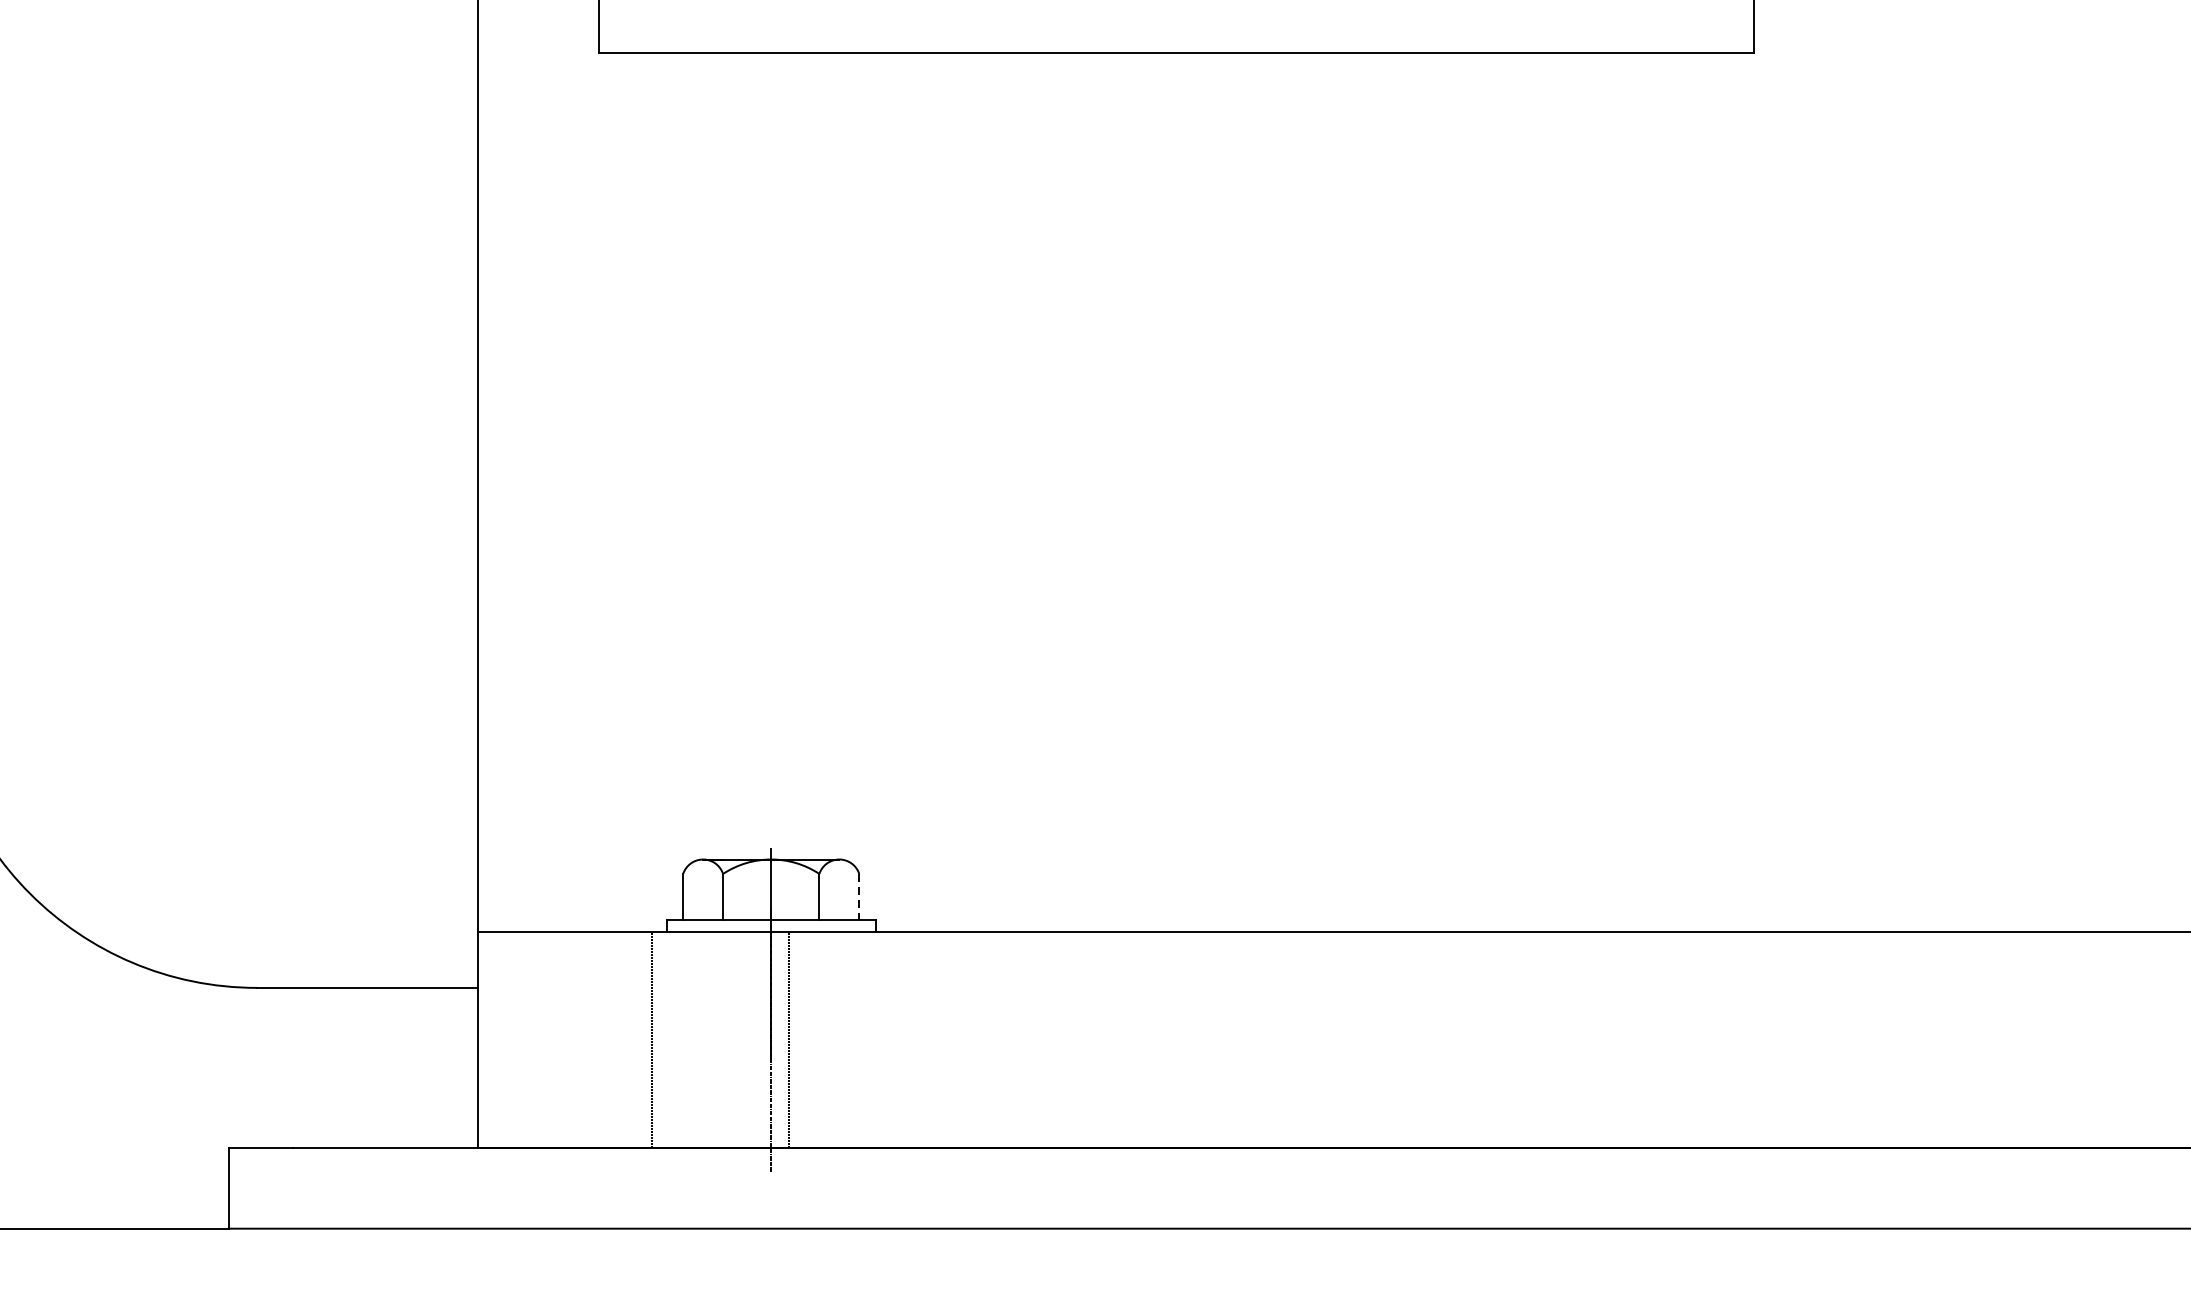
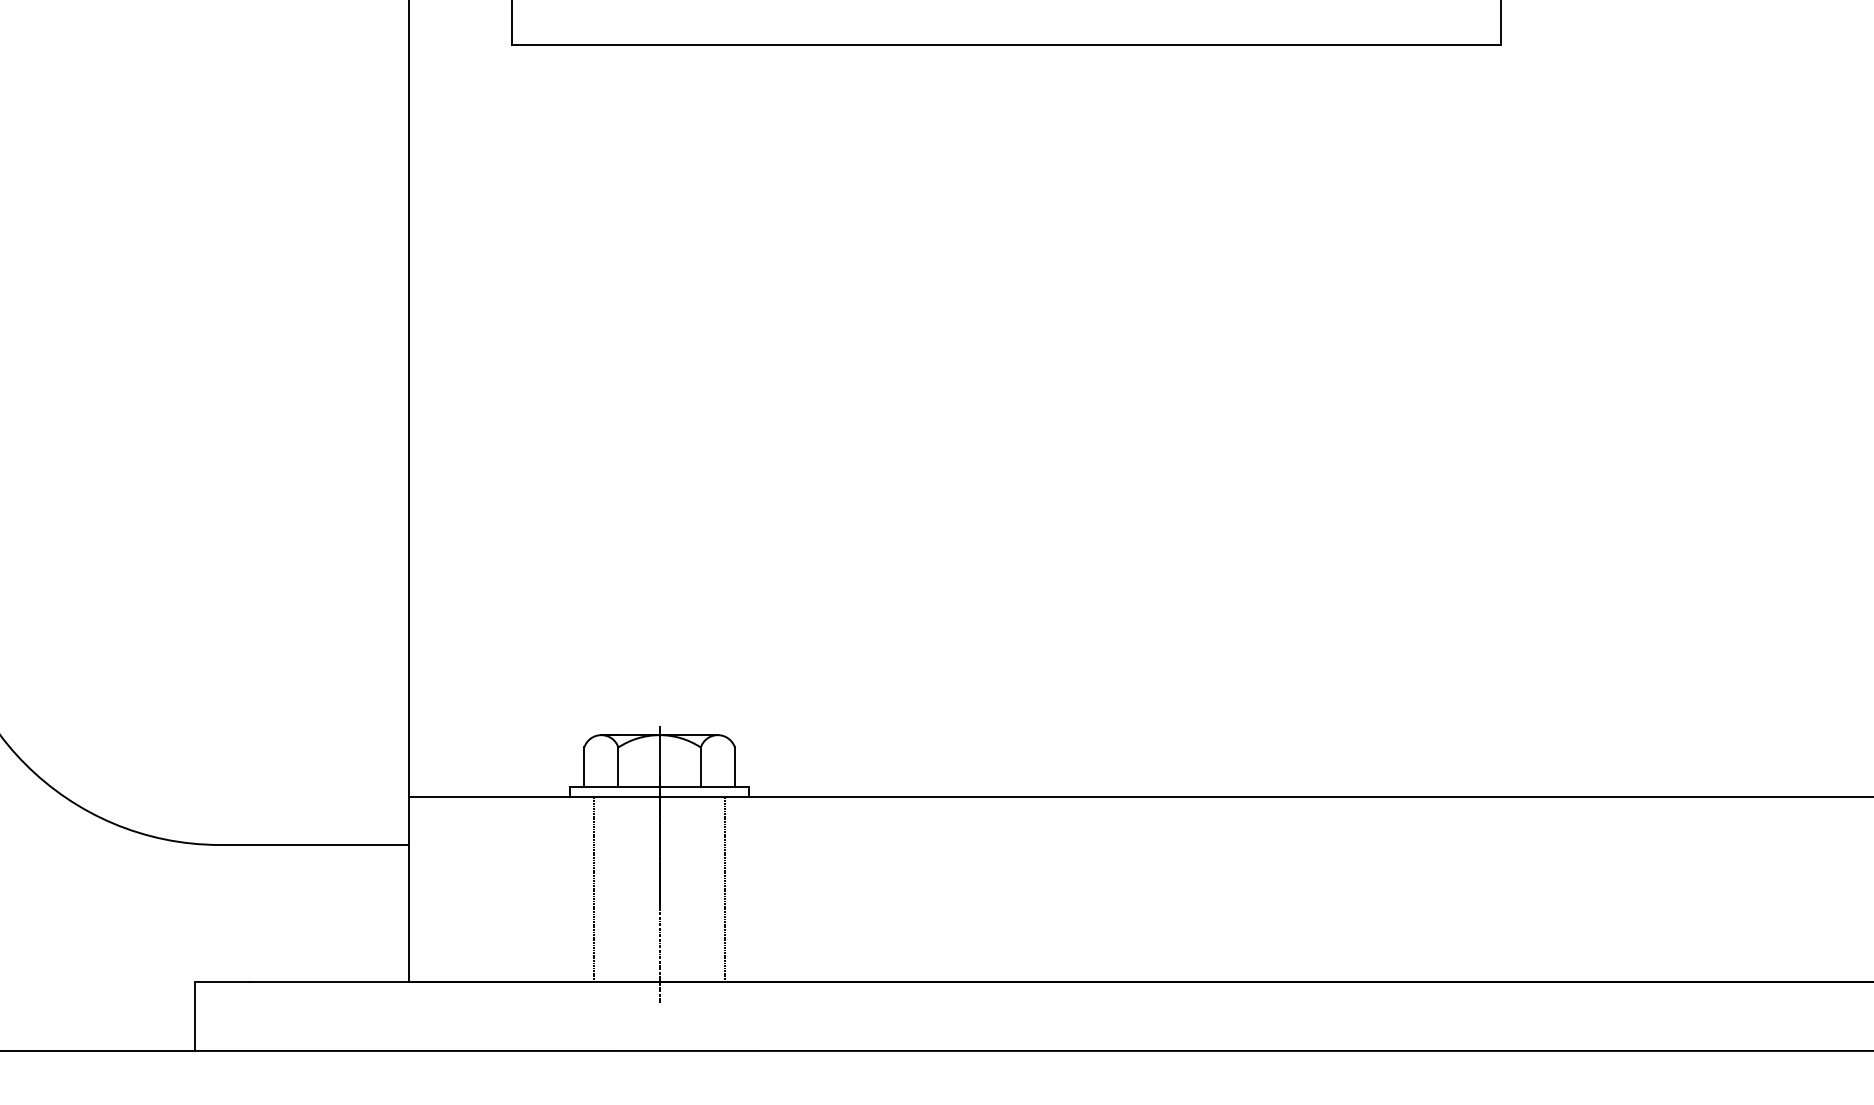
line: (858, 897) -> (734, 767), dashed -> solid
line: (651, 1039) -> (594, 889), moved
line: (788, 1039) -> (724, 889), moved

